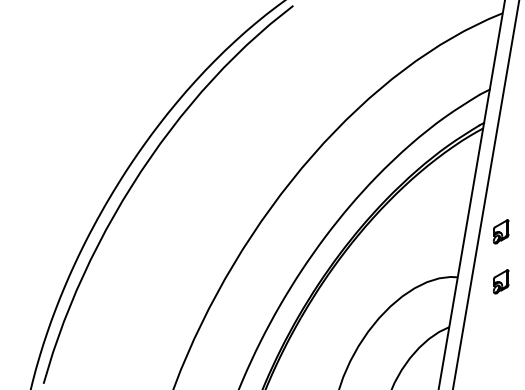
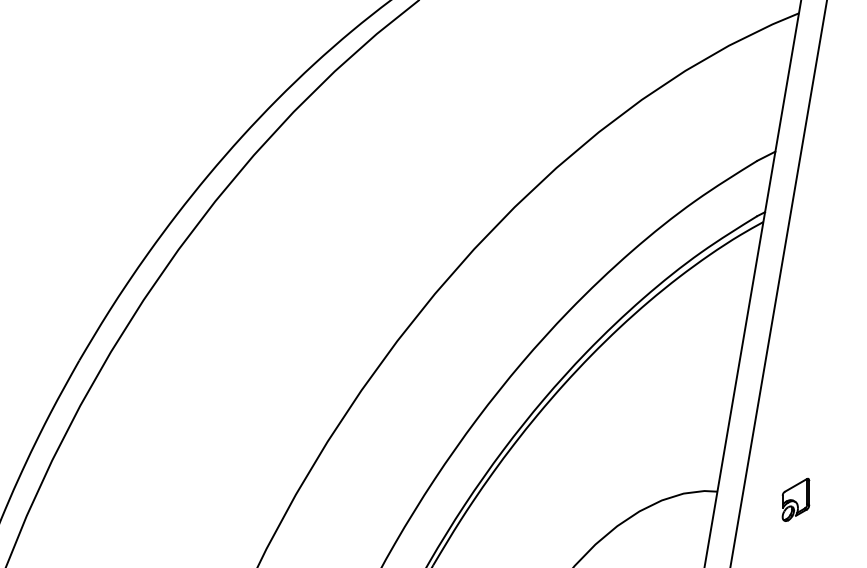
part: (500, 231) -> (794, 408), removed

